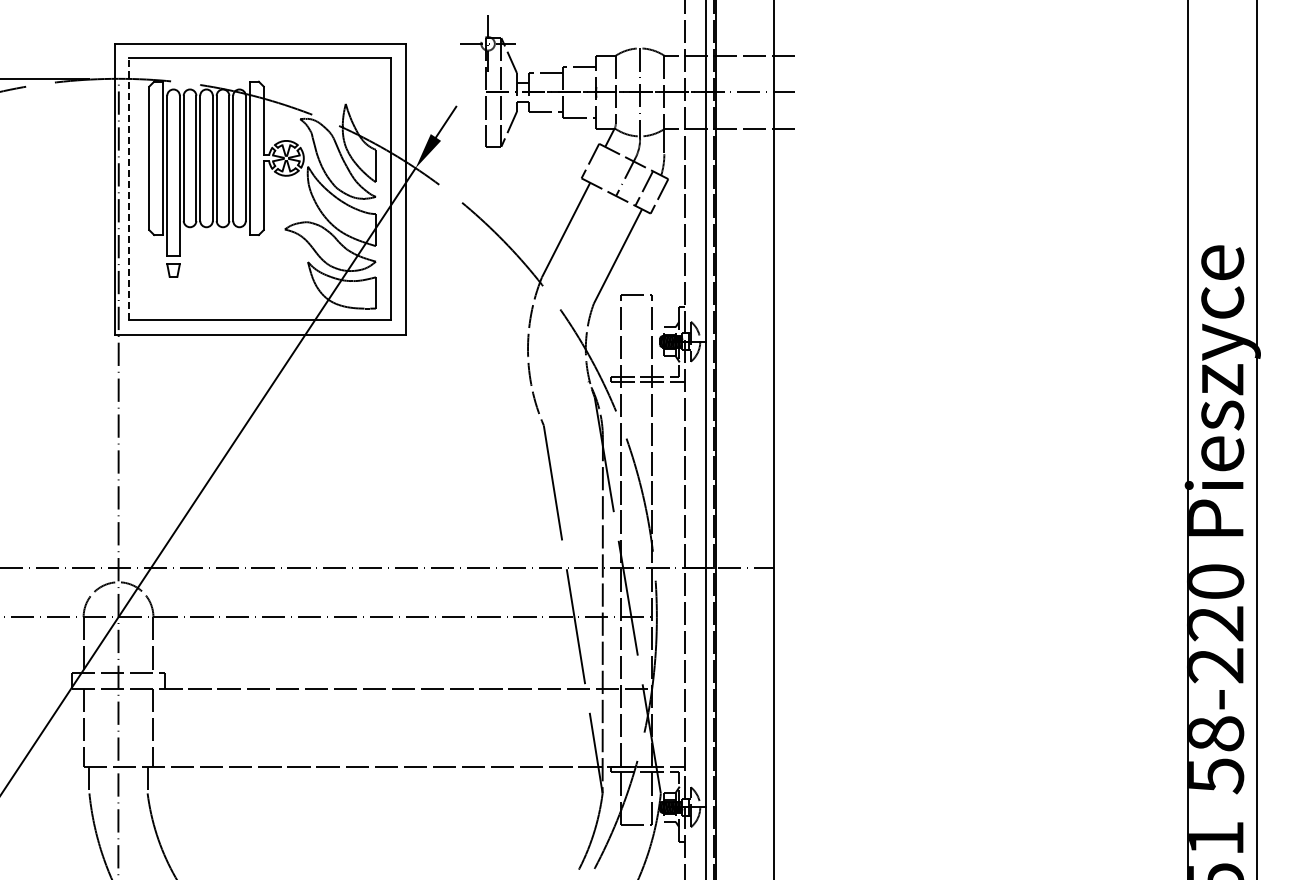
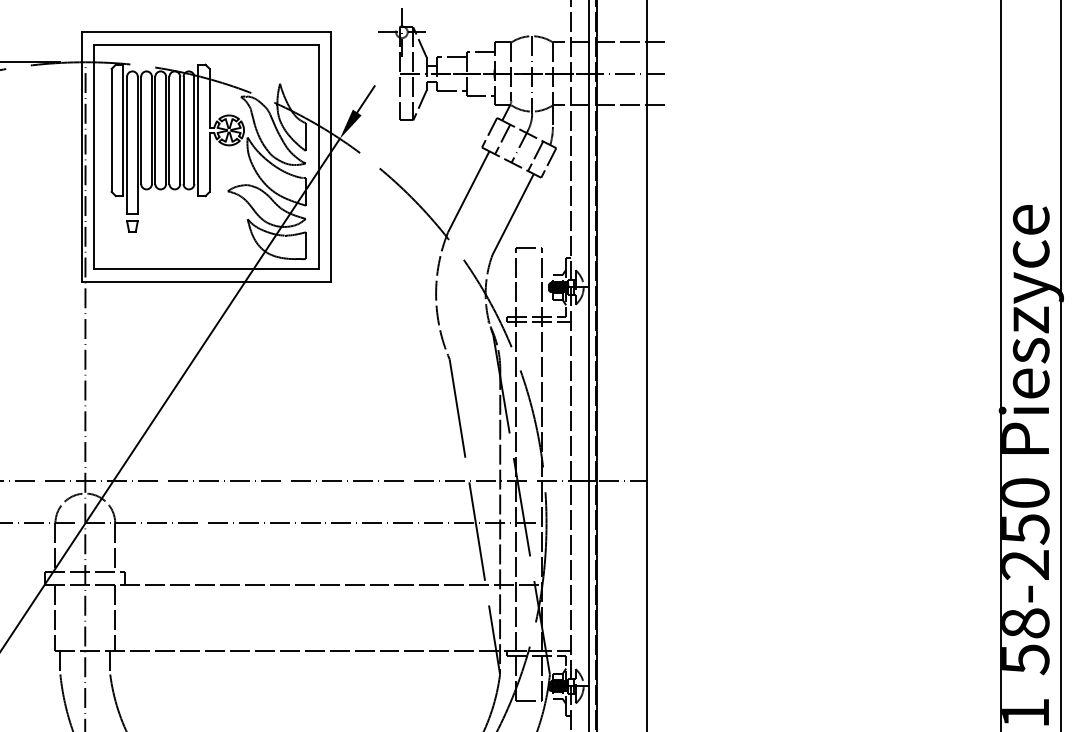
line: (605, 168) -> (502, 139), added
line: (129, 189) -> (94, 157), dashed -> solid
text: (1216, 624) -> (1025, 529), 58-220 -> 58-250

